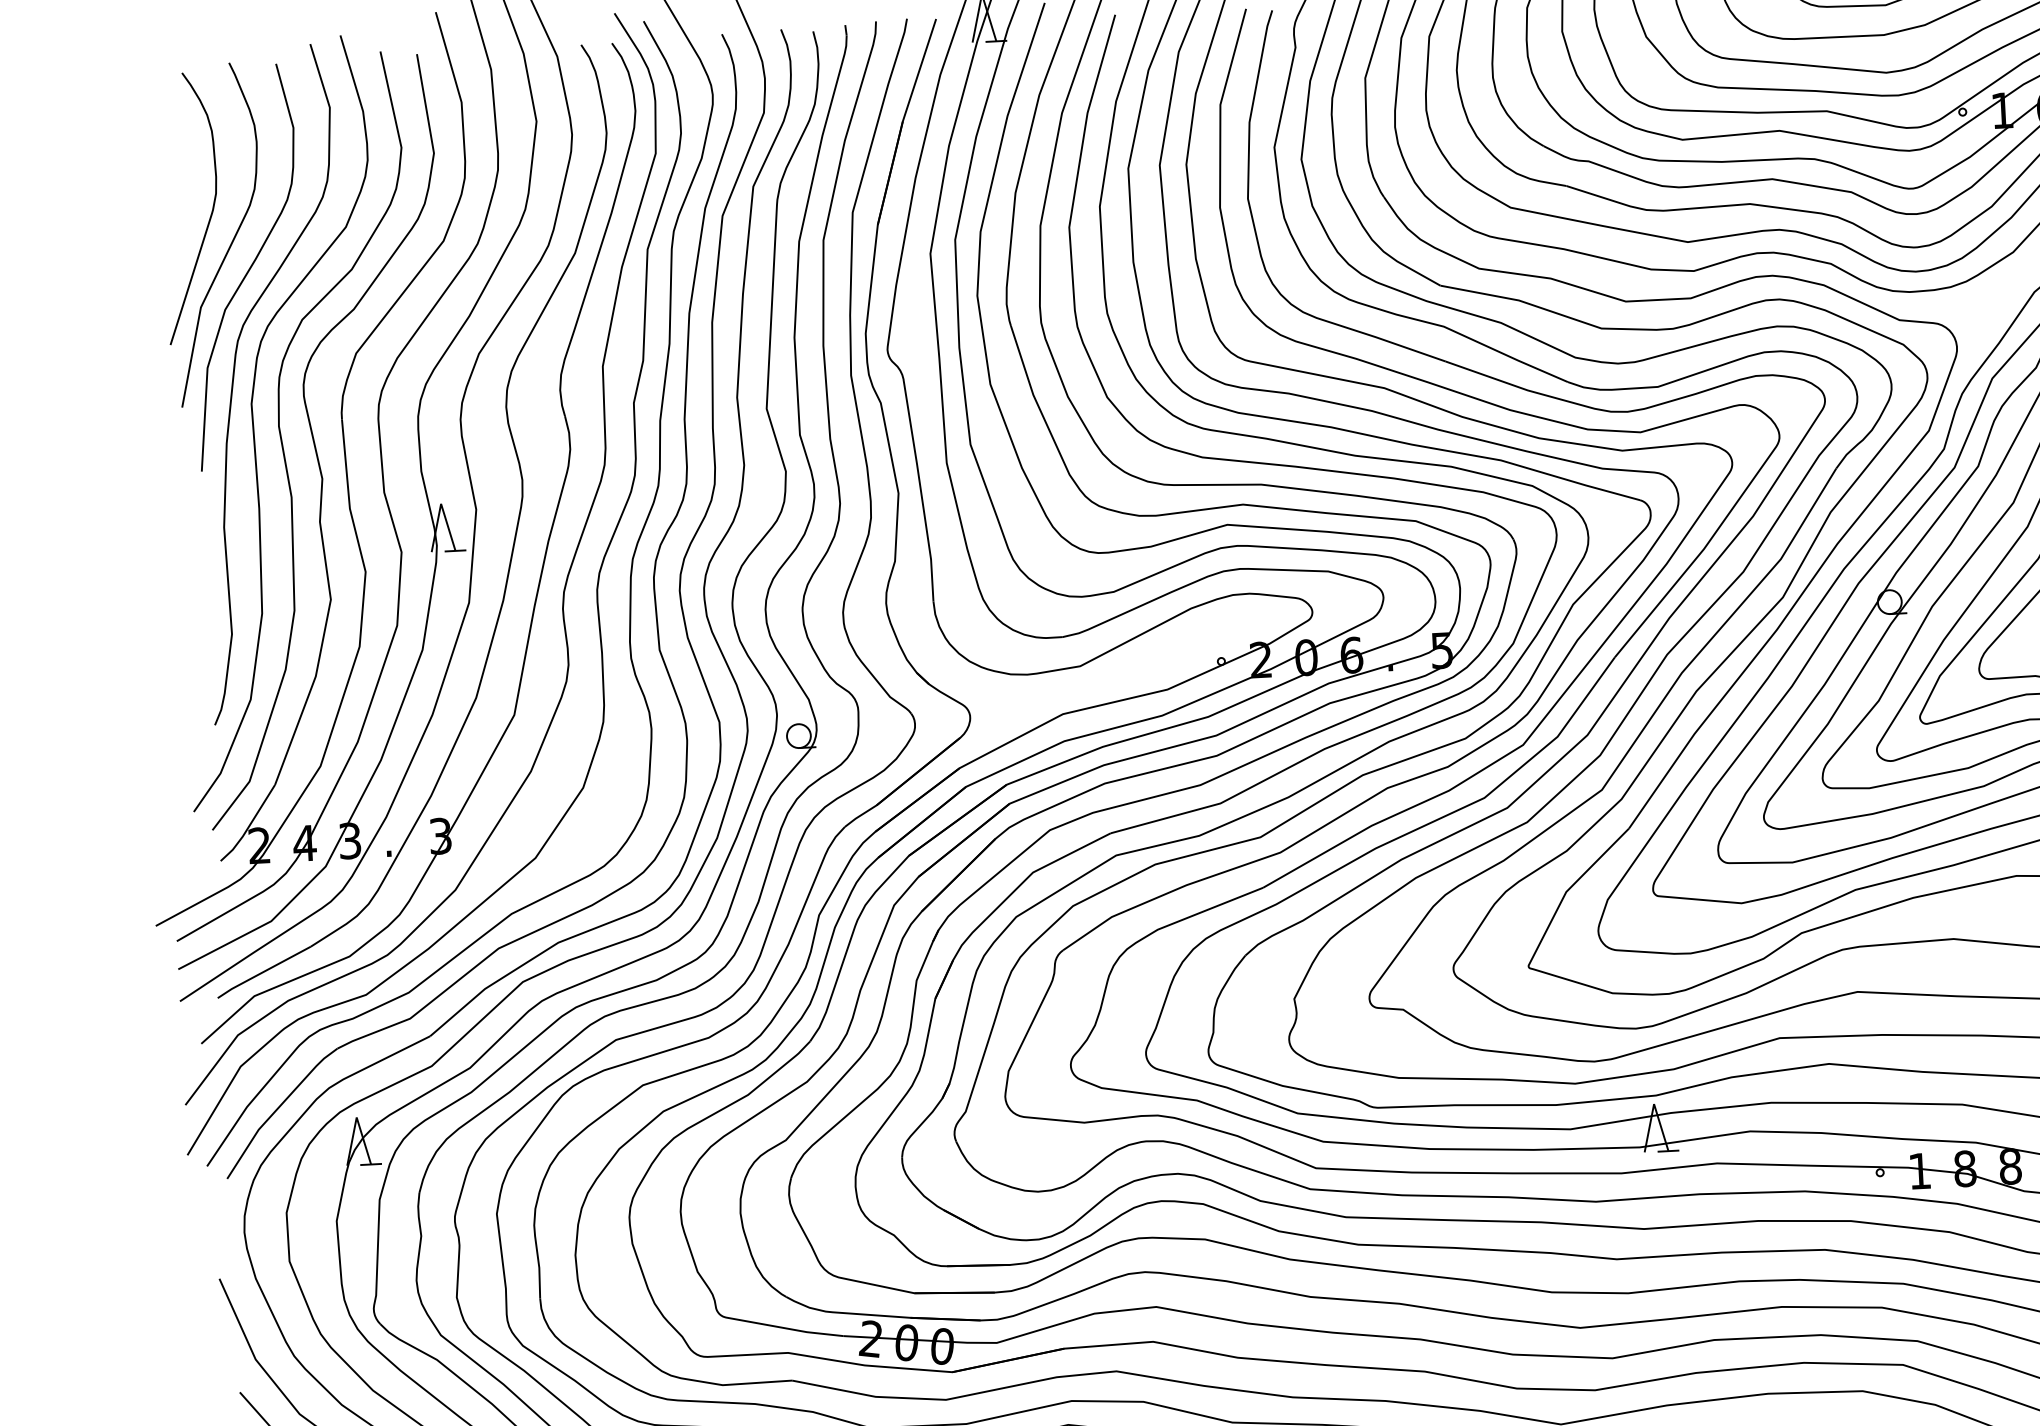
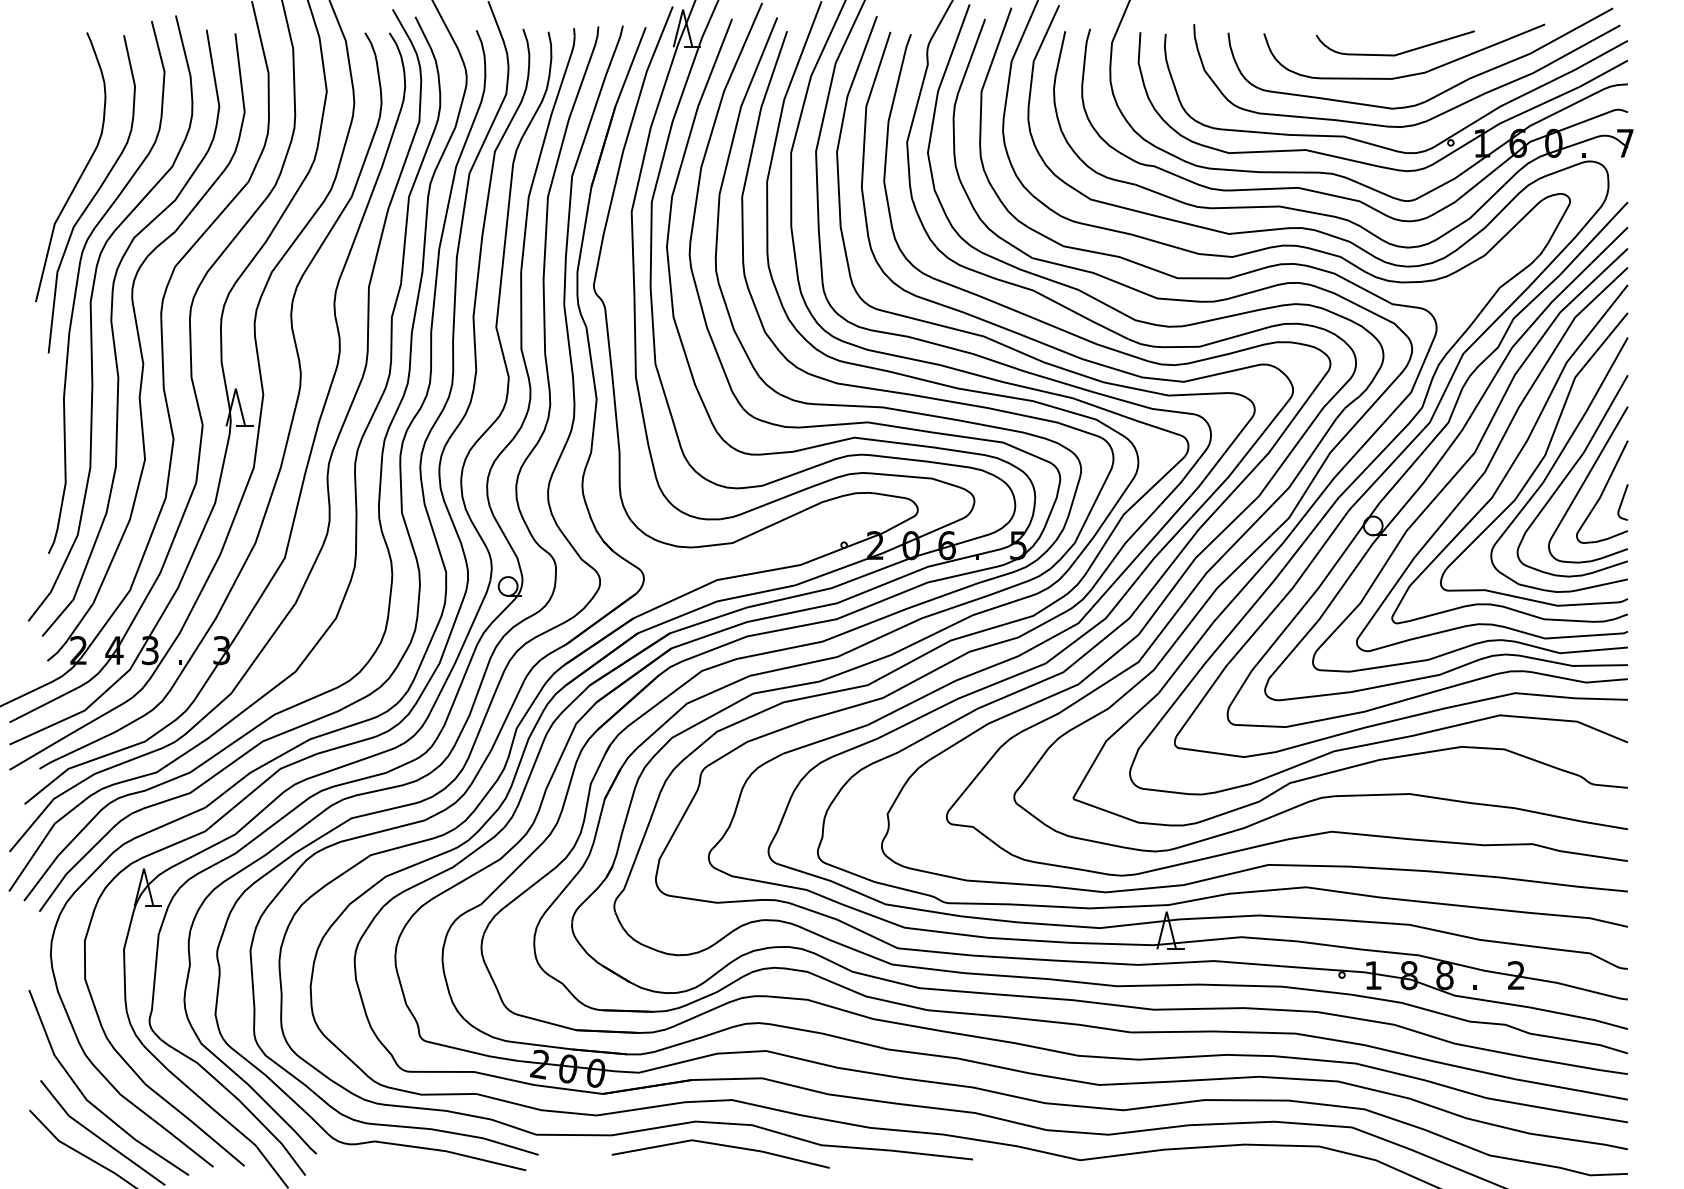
curve: (210, 212) -> (66, 149), removed

